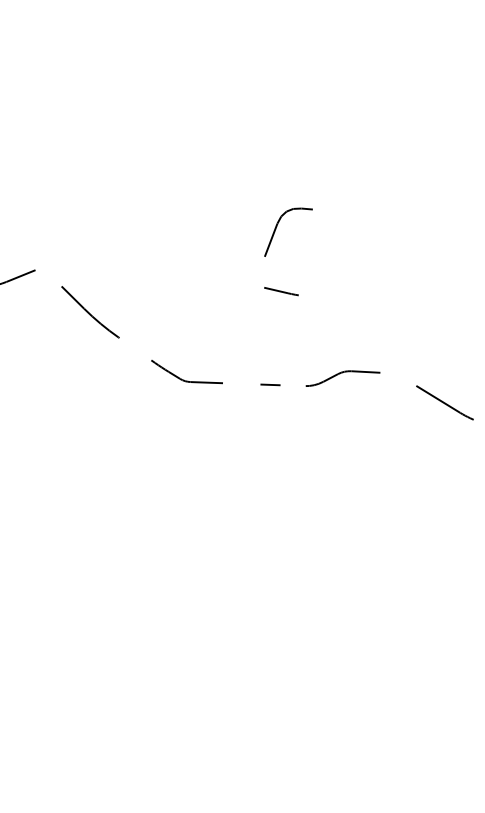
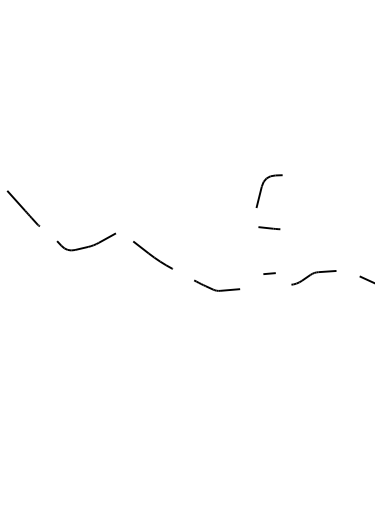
line: (270, 384) -> (269, 273), moved

